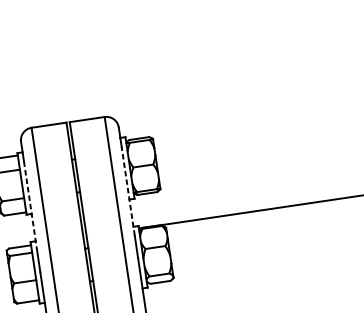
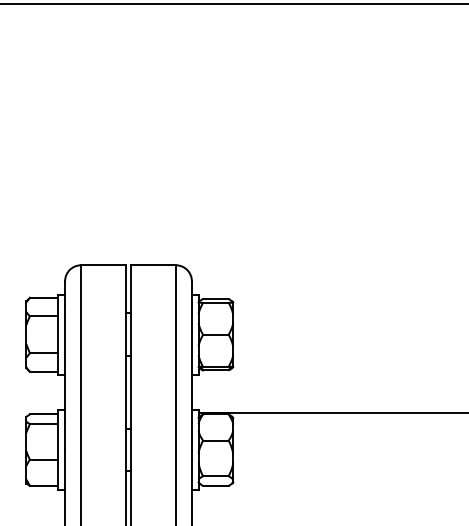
line: (127, 191) -> (191, 364), dashed -> solid
line: (30, 206) -> (65, 364), dashed -> solid

